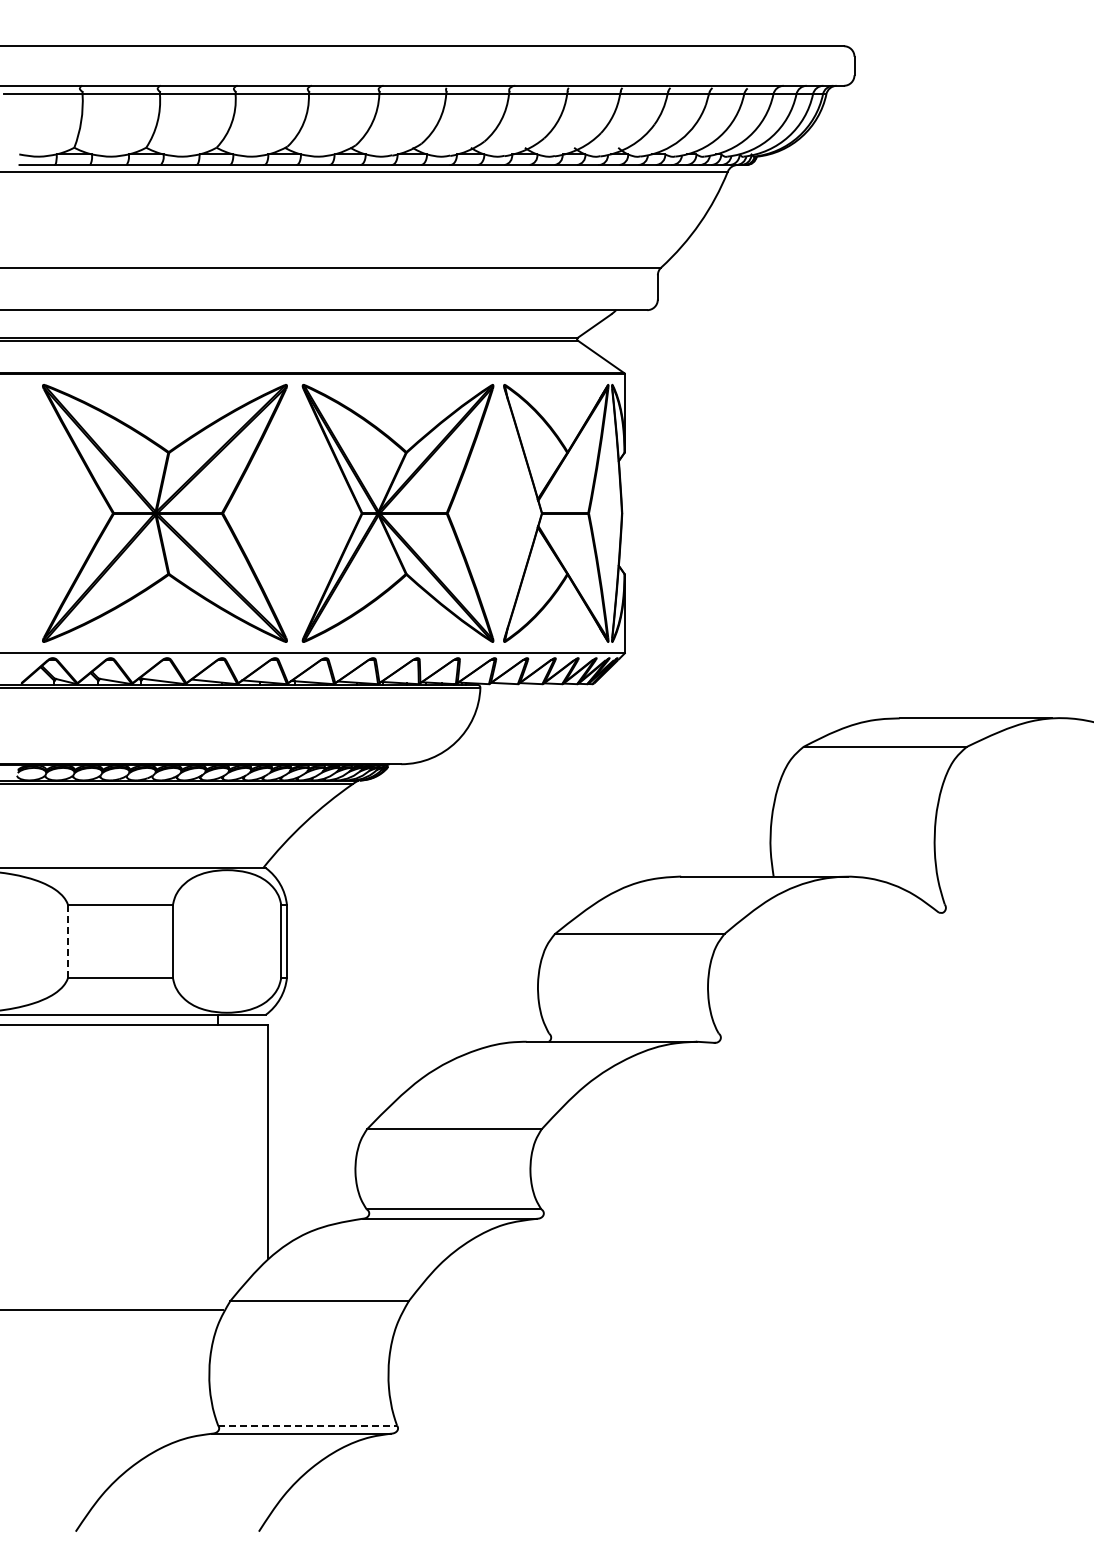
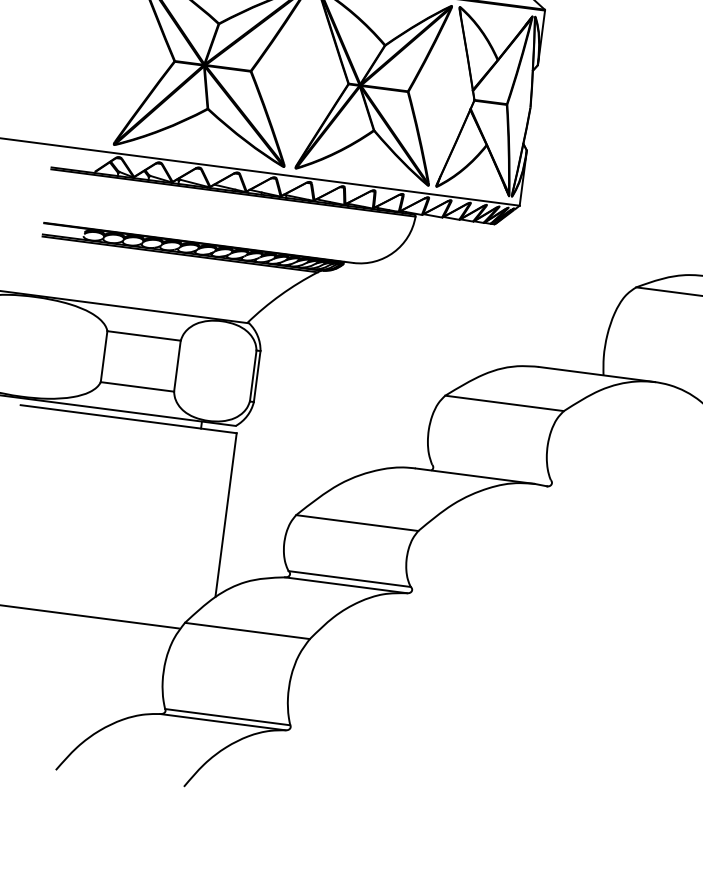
line: (68, 941) -> (104, 356), dashed -> solid
line: (308, 1425) -> (228, 717), dashed -> solid

